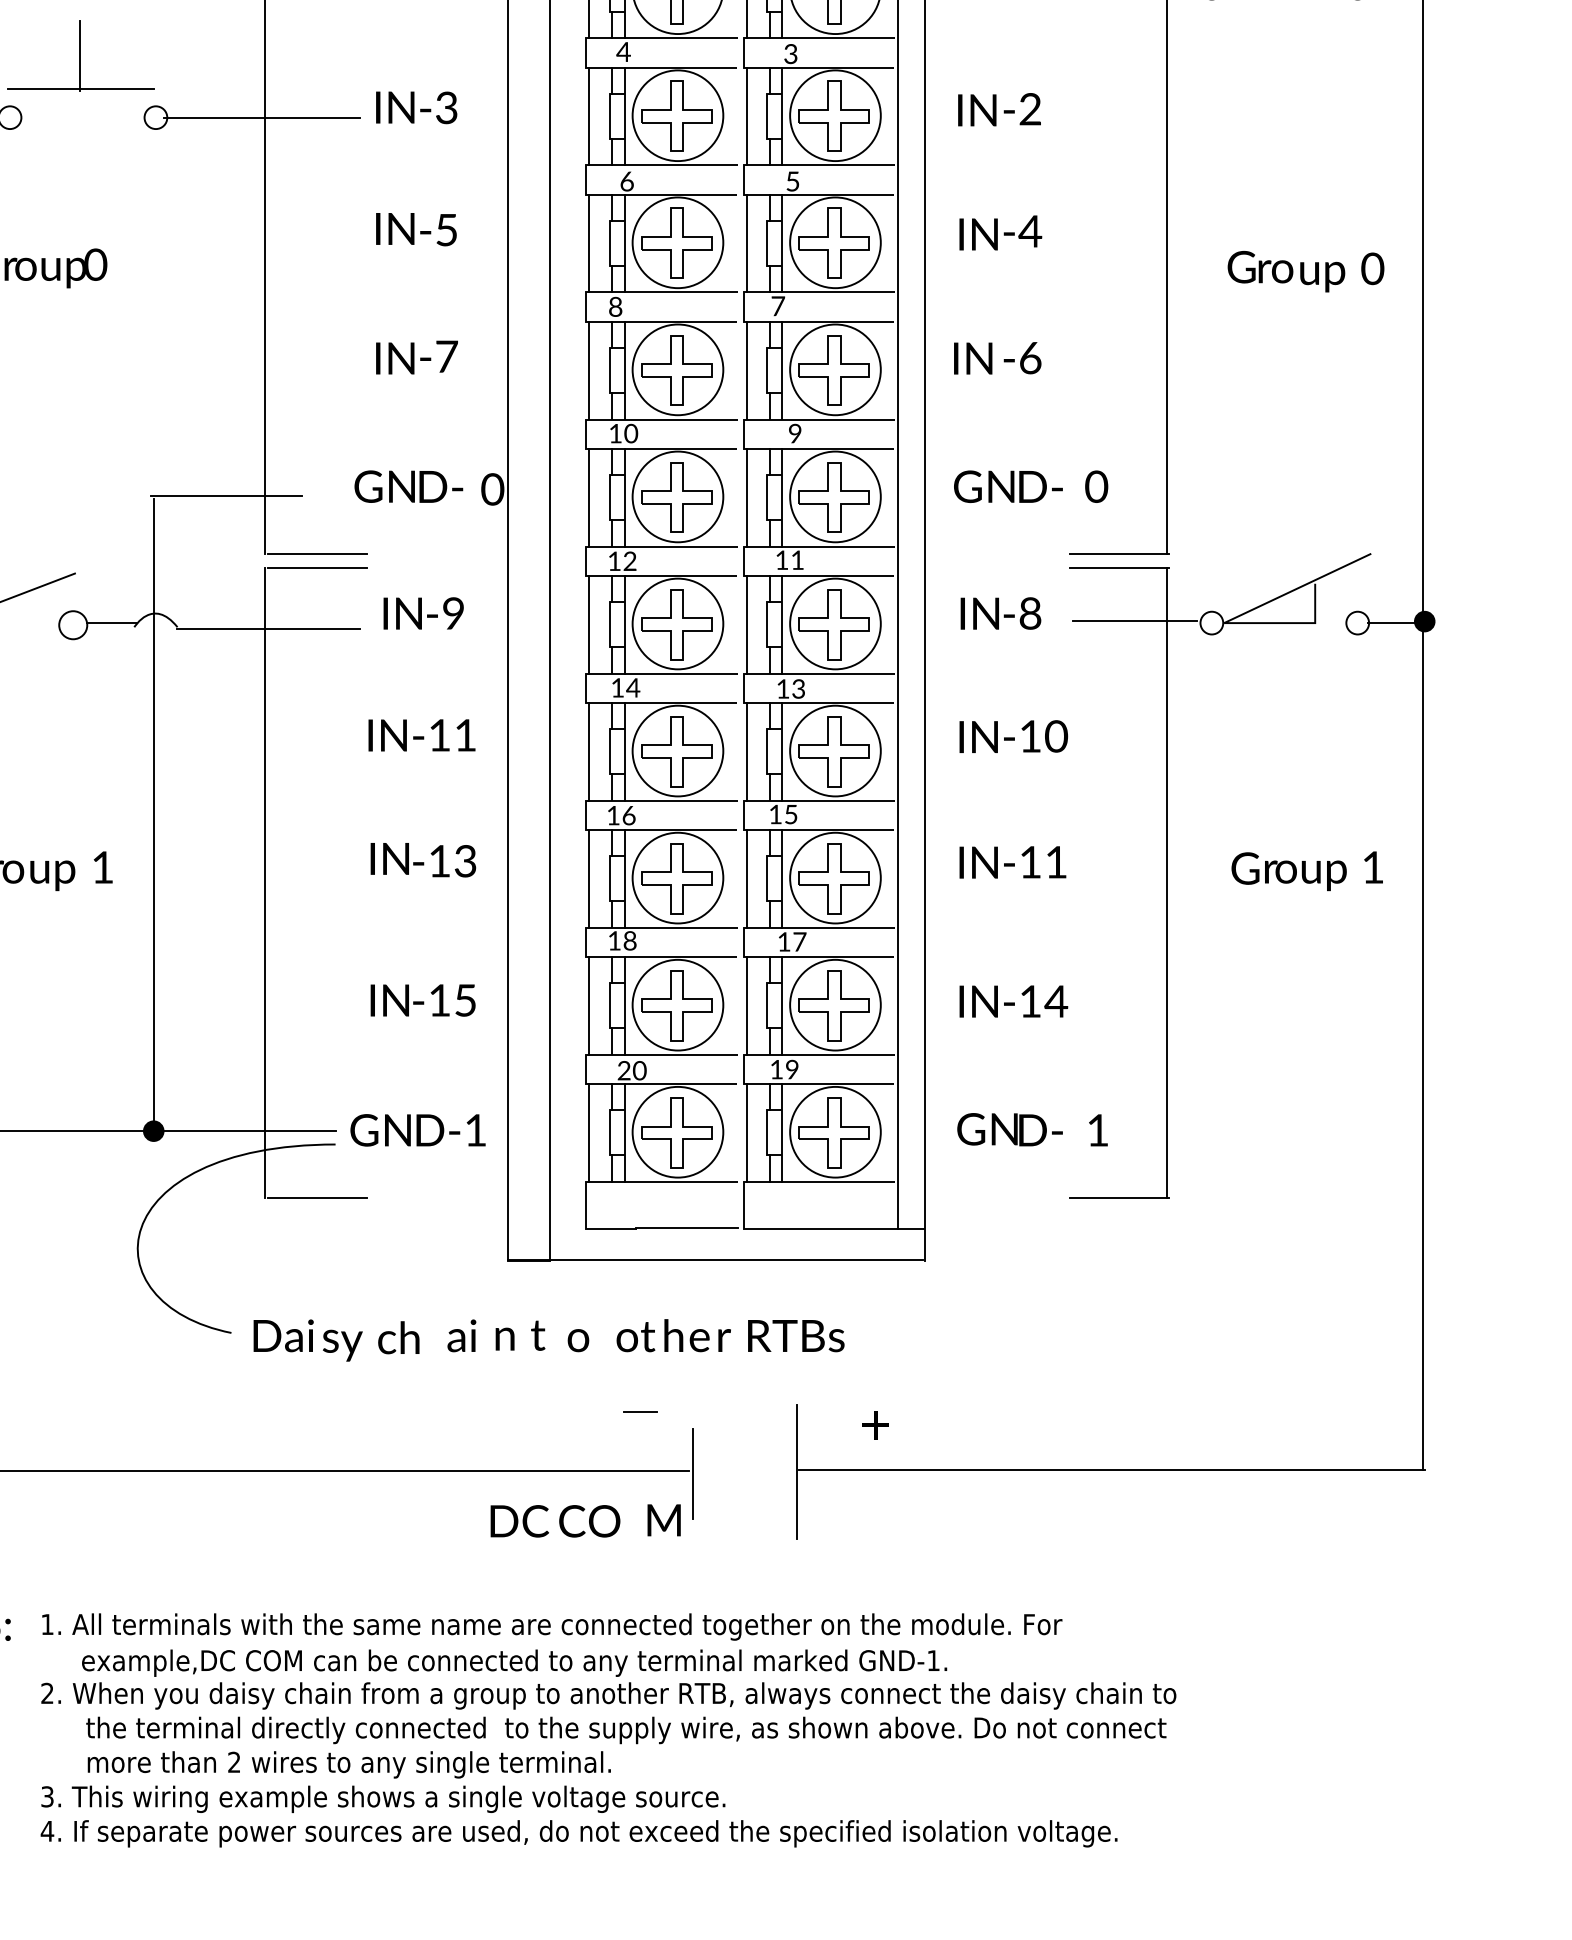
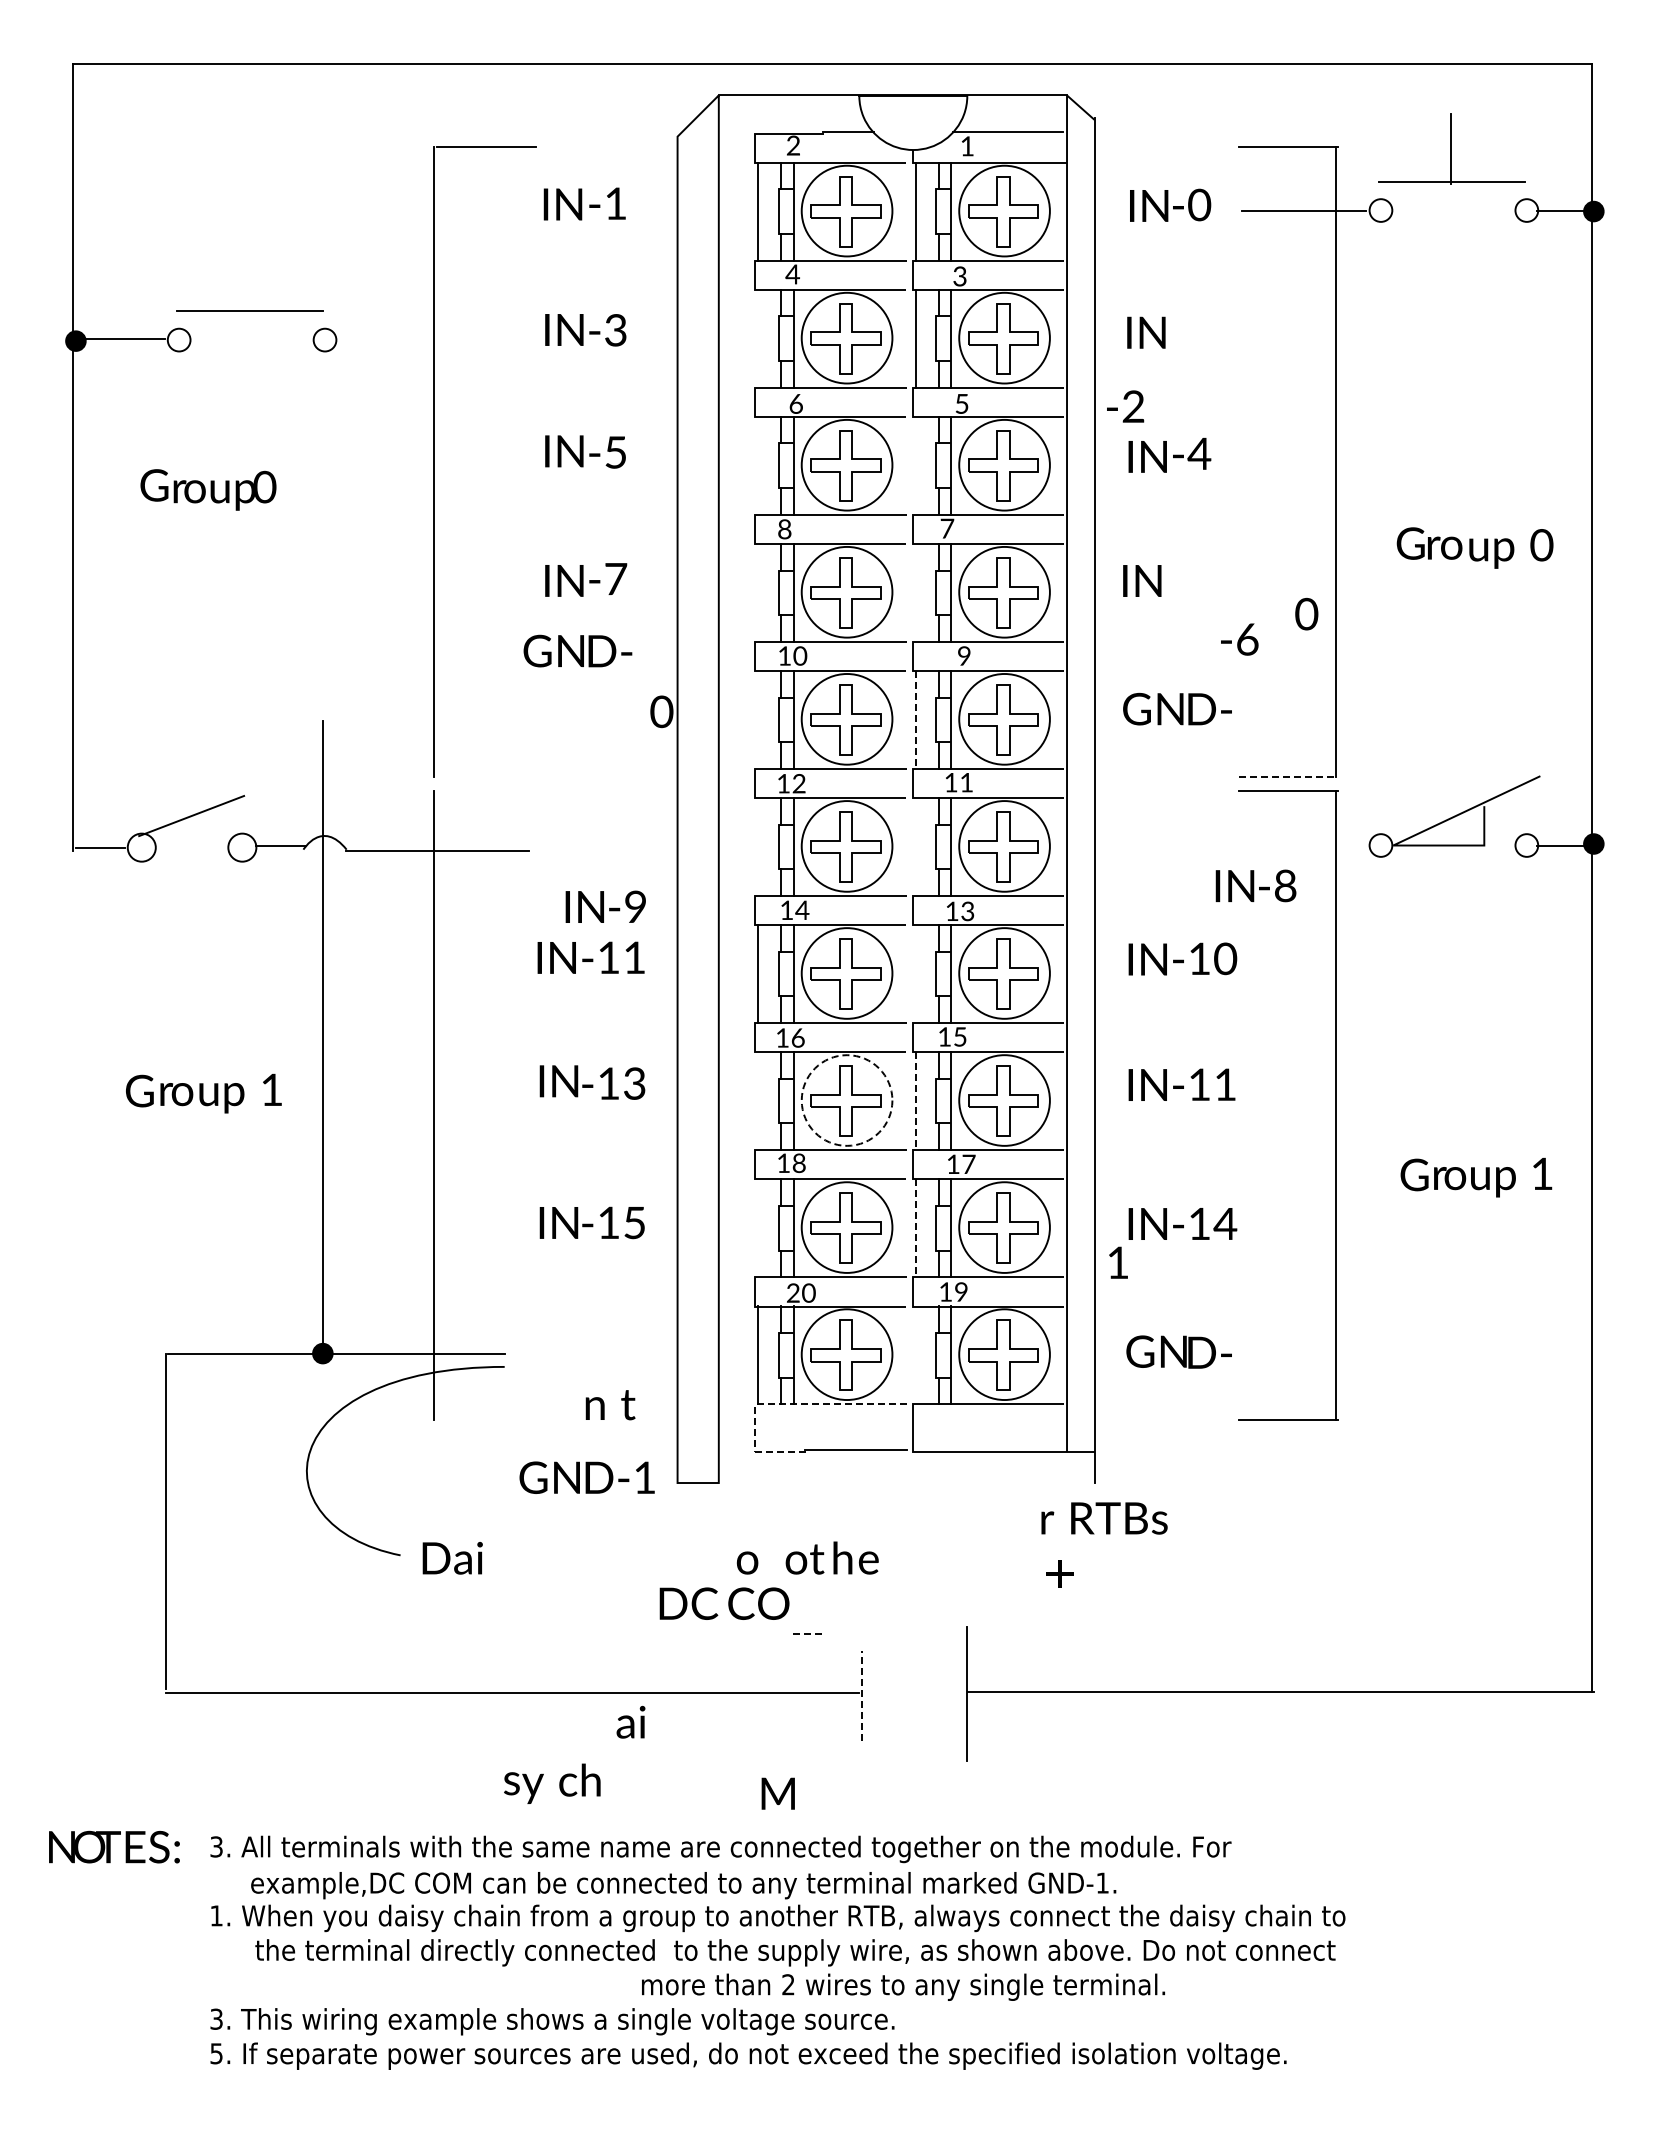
line: (80, 56) -> (249, 278), removed
text: (1022, 109) -> (1125, 406), moved
line: (589, 116) -> (758, 338), removed
line: (261, 118) -> (430, 340), removed
line: (589, 243) -> (758, 465), removed
line: (746, 243) -> (915, 465), removed
text: (1305, 271) -> (1474, 547), moved
text: (1022, 358) -> (1239, 639), moved
line: (589, 370) -> (758, 592), removed
line: (746, 370) -> (915, 592), removed
text: (408, 486) -> (577, 650), moved
text: (1096, 486) -> (1306, 613), moved
line: (225, 496) -> (394, 718), removed
line: (589, 497) -> (758, 719), removed
line: (746, 498) -> (915, 720), solid -> dashed
line: (316, 554) -> (485, 776), removed
line: (1119, 554) -> (1288, 776), solid -> dashed
line: (316, 568) -> (485, 790), removed
text: (423, 613) -> (605, 906), moved
text: (1000, 613) -> (1255, 885), moved
line: (1134, 621) -> (1303, 843), removed
line: (589, 624) -> (758, 846), removed
line: (746, 624) -> (915, 846), removed
line: (746, 752) -> (915, 974), removed
text: (1307, 871) -> (1476, 1177), moved
circle: (677, 878) -> (846, 1100), solid -> dashed
line: (589, 879) -> (758, 1101), removed
line: (746, 879) -> (915, 1101), solid -> dashed
line: (589, 1006) -> (758, 1228), removed
line: (746, 1006) -> (915, 1228), solid -> dashed
text: (417, 1130) -> (586, 1477), moved
text: (1098, 1130) -> (1118, 1262), moved
line: (746, 1133) -> (915, 1355), removed
line: (611, 1182) -> (780, 1404), solid -> dashed
line: (316, 1197) -> (485, 1419), removed
line: (715, 1260) -> (884, 1482), removed
text: (461, 1335) -> (630, 1721), moved
text: (520, 1336) -> (610, 1405), moved
text: (781, 1336) -> (1104, 1518), moved
text: (371, 1341) -> (552, 1783), moved
line: (641, 1412) -> (810, 1634), solid -> dashed
text: (875, 1425) -> (1059, 1573), moved
line: (692, 1473) -> (861, 1695), solid -> dashed
text: (663, 1520) -> (777, 1793), moved
text: (555, 1521) -> (724, 1603), moved
text: (47, 1624) -> (216, 1846), 1. -> 3.
text: (47, 1693) -> (216, 1915), 2. -> 1.
text: (349, 1764) -> (903, 1986), moved
text: (47, 1831) -> (216, 2053), 4. -> 5.

